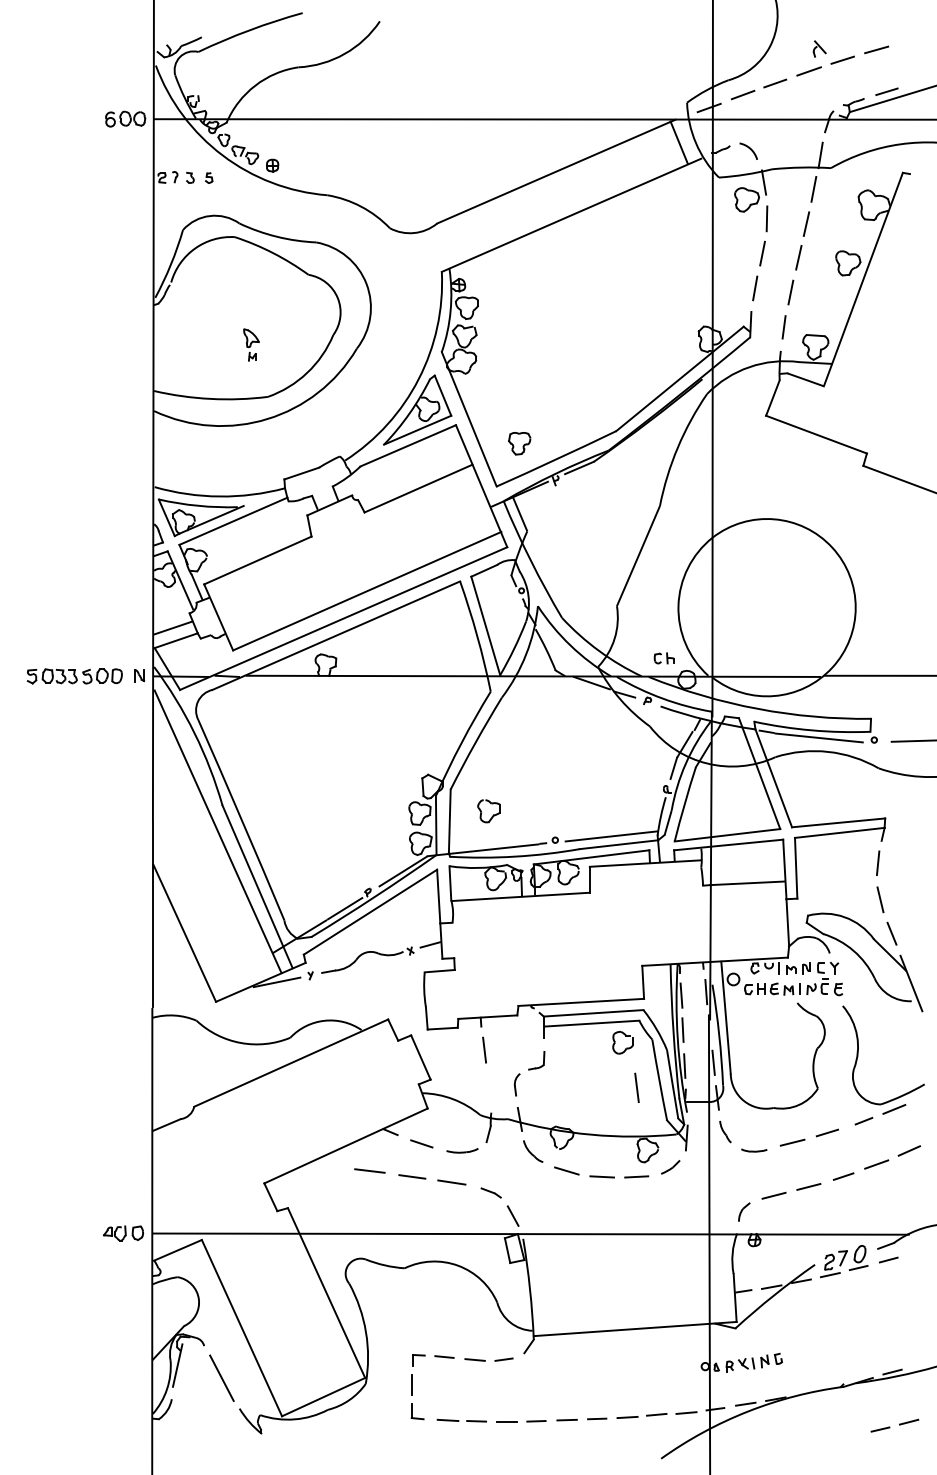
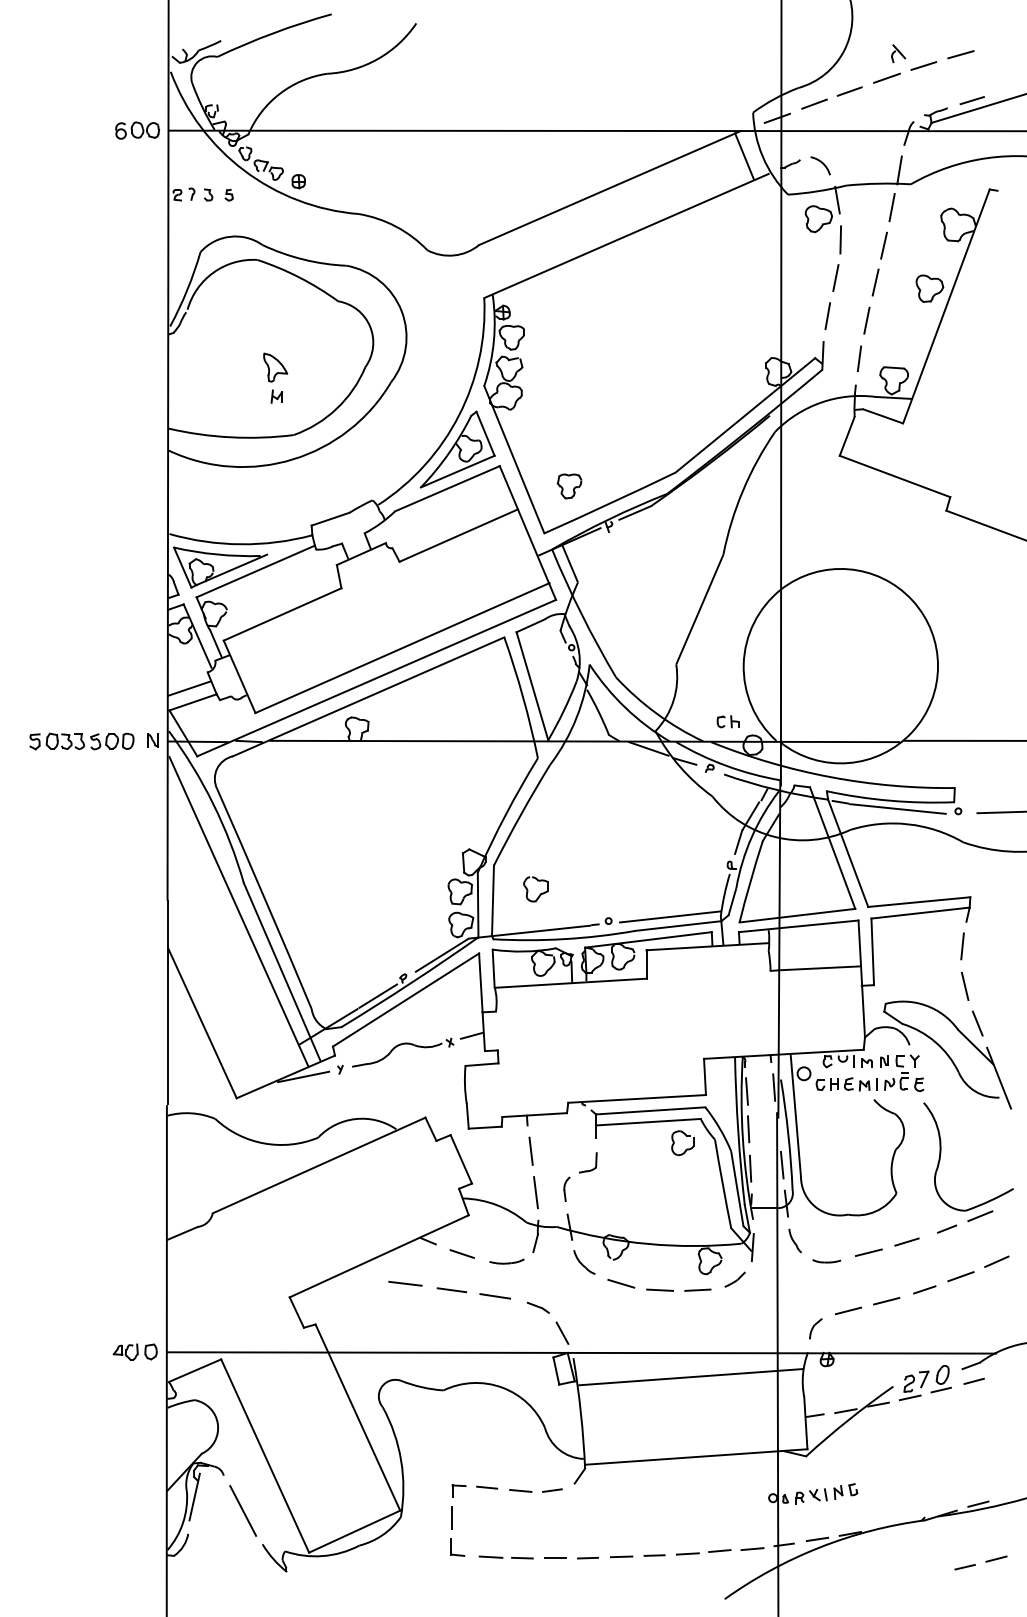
part: (251, 344) -> (275, 377), size x1.43
line: (636, 1087) -> (535, 1192), moved
line: (629, 1255) -> (690, 1376), added

